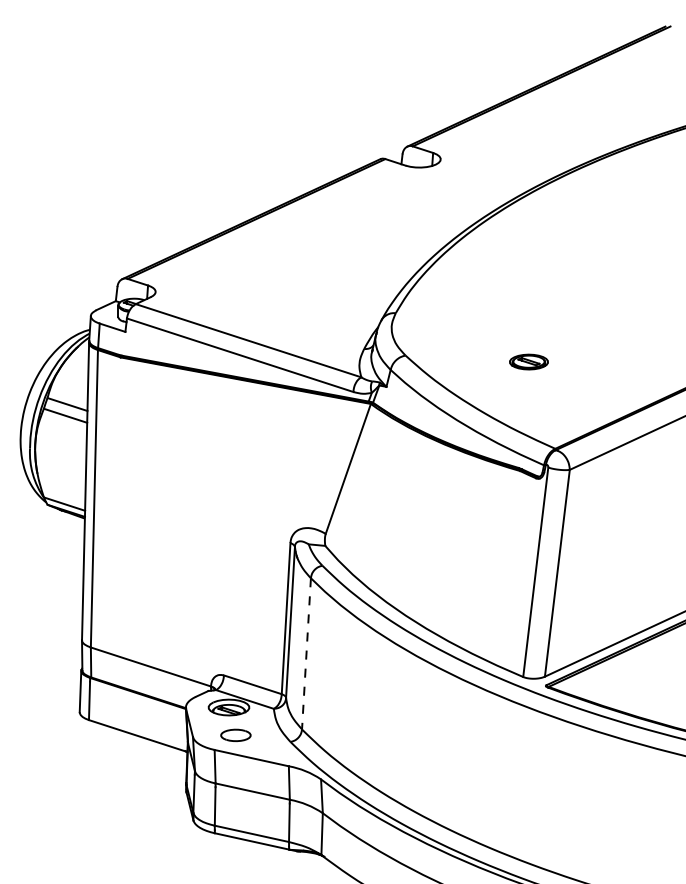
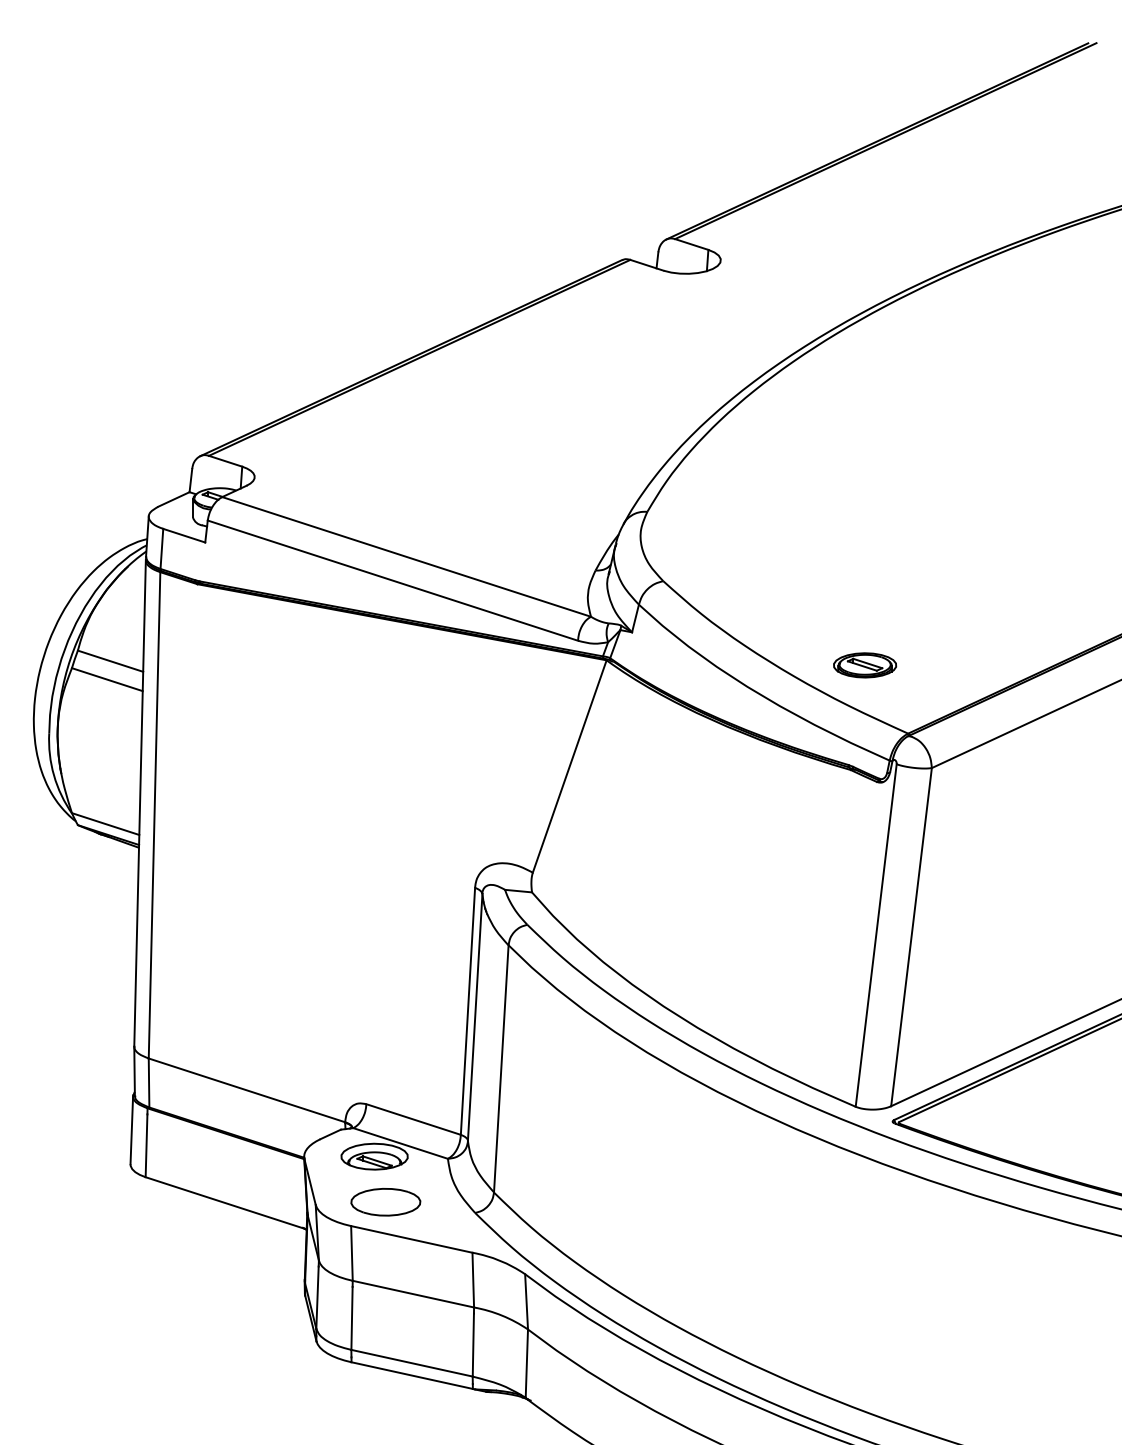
part: (528, 361) -> (864, 664), moved
line: (306, 653) -> (501, 1068), dashed -> solid
part: (235, 735) -> (385, 1202), size x1.43

